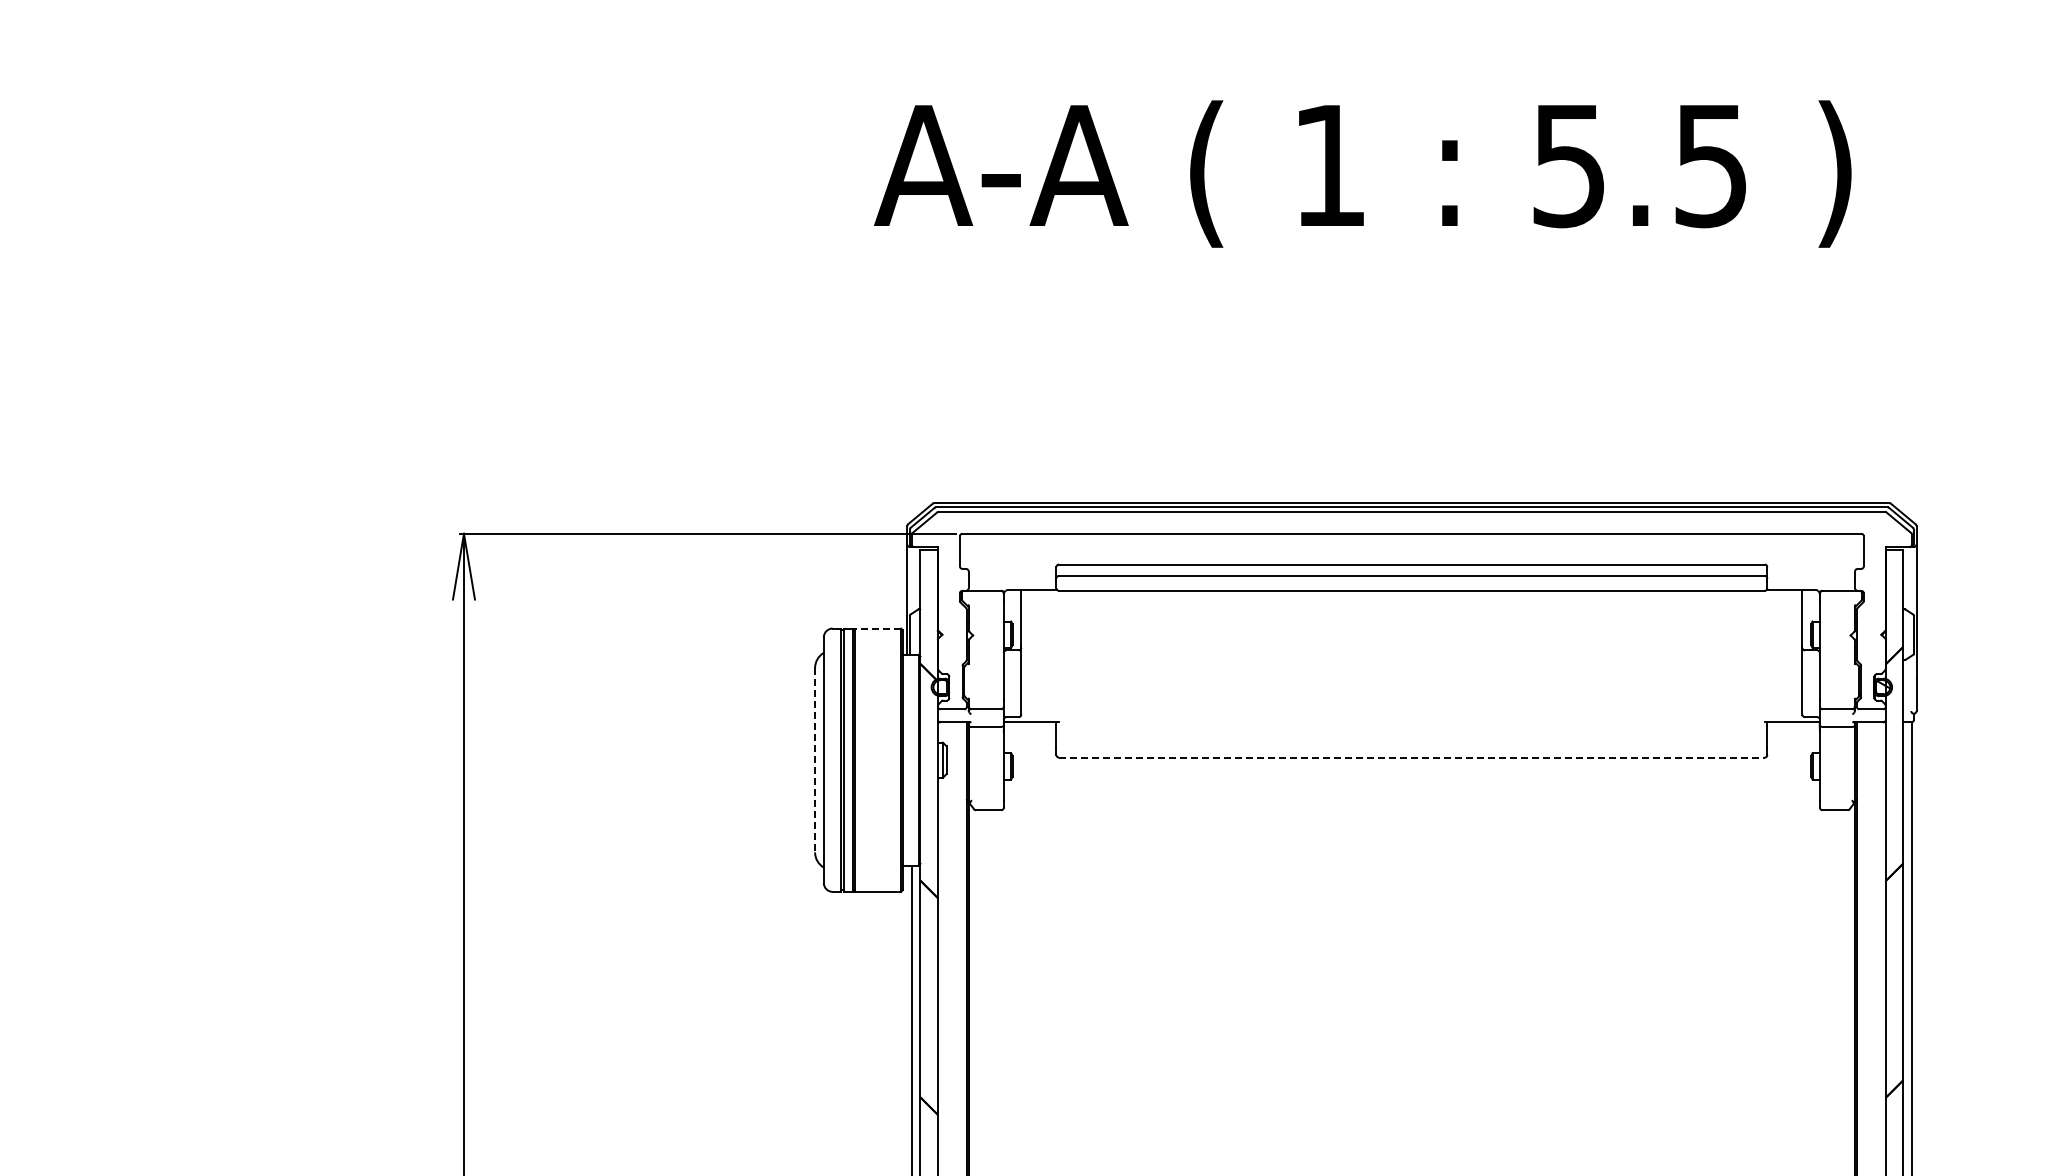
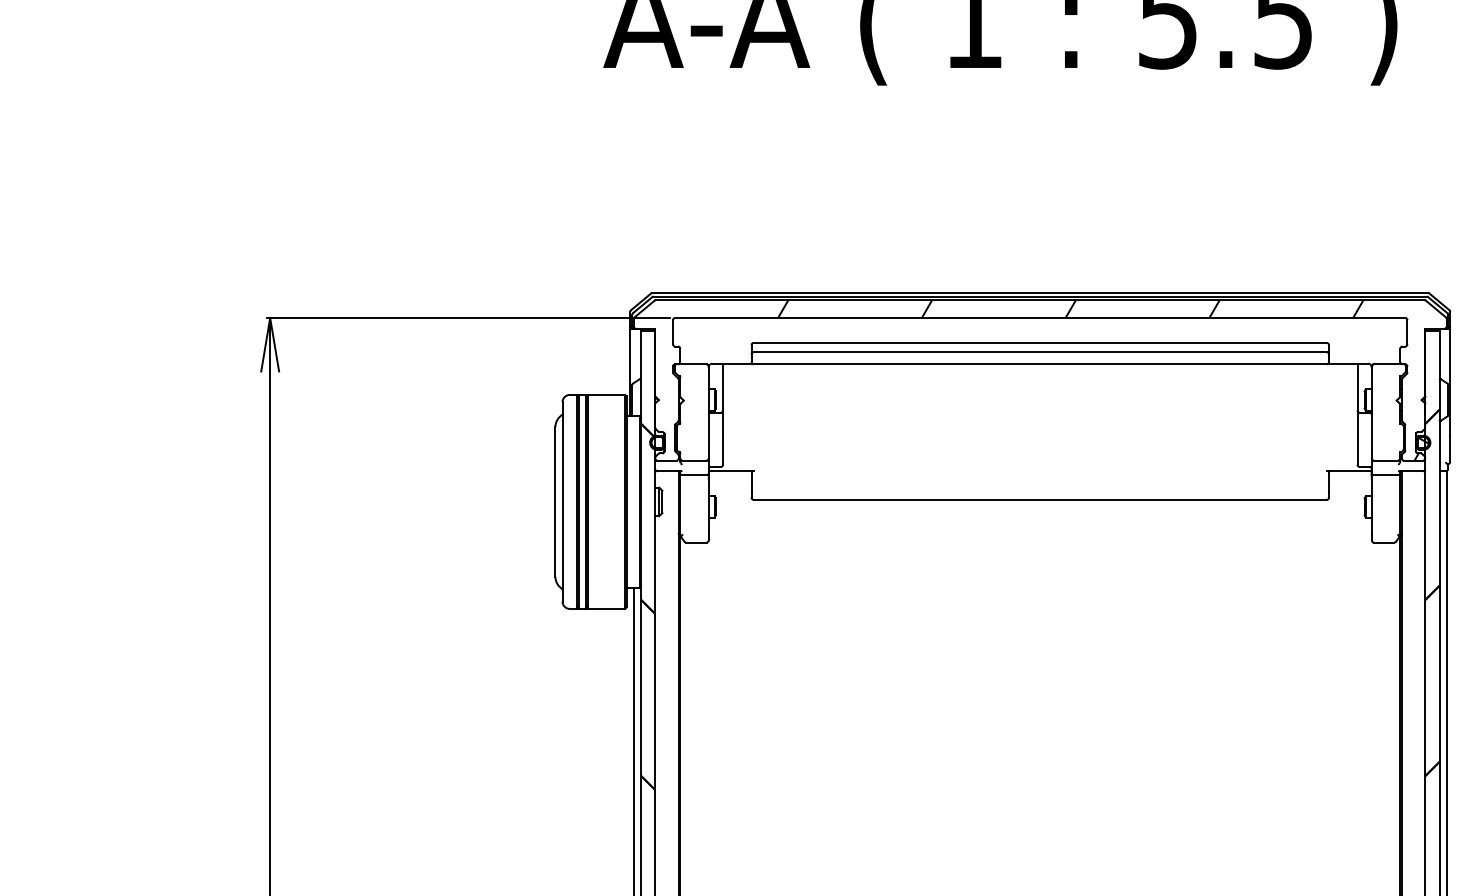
hatch: (1394, 610) -> (1026, 380), added
line: (878, 628) -> (606, 394), dashed -> solid
line: (1411, 757) -> (1039, 499), dashed -> solid
line: (815, 760) -> (555, 502), dashed -> solid

